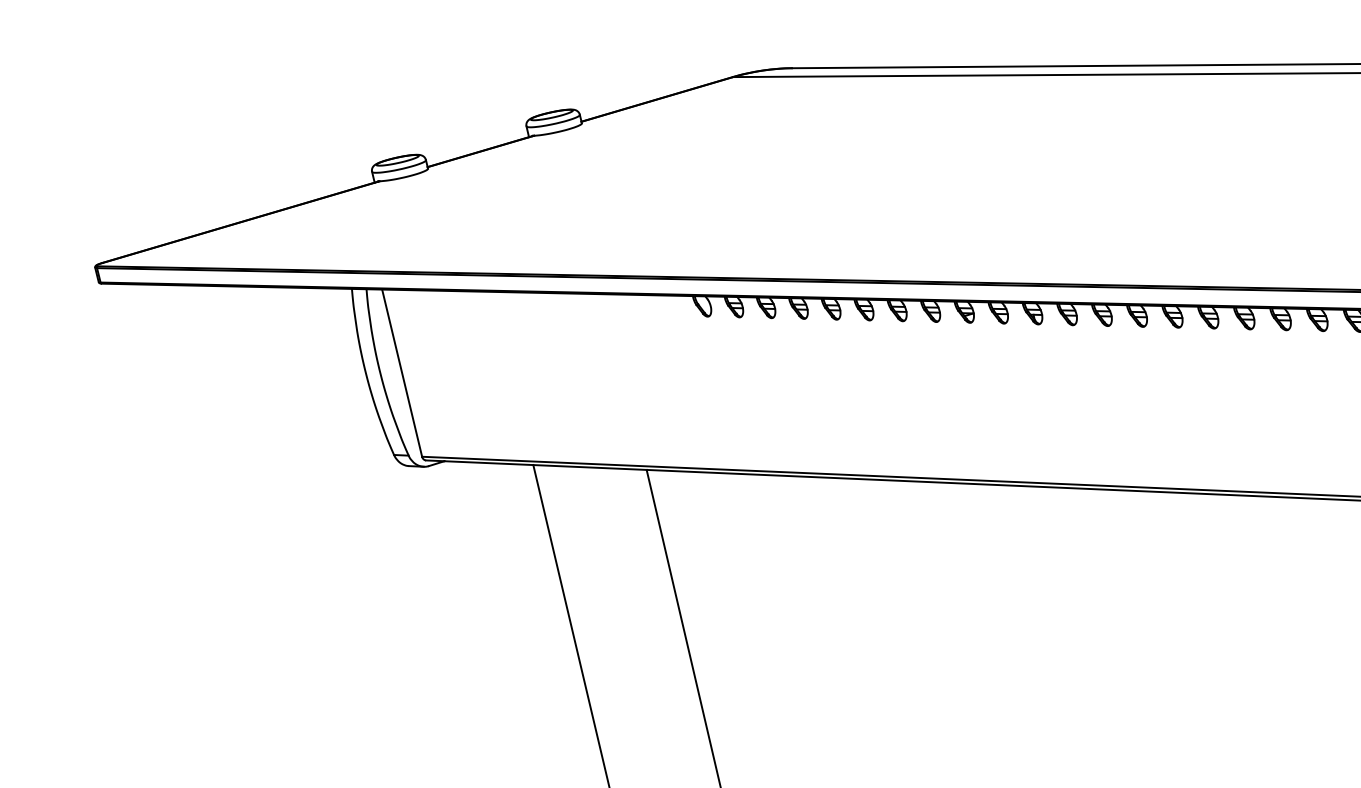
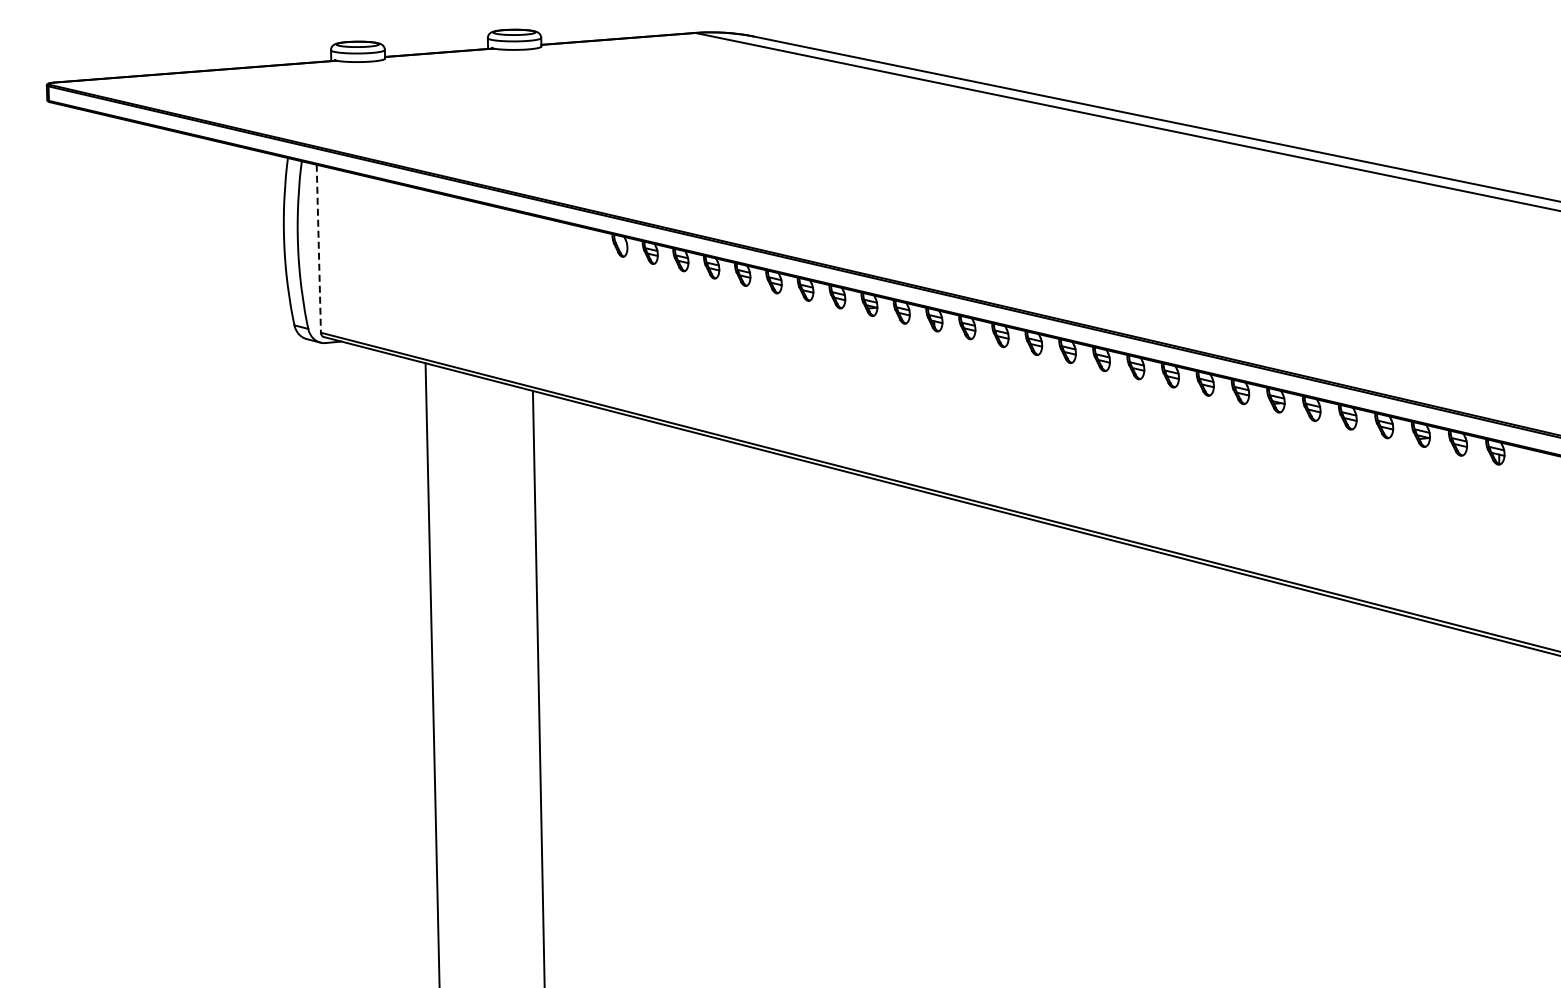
line: (401, 373) -> (318, 249), solid -> dashed

